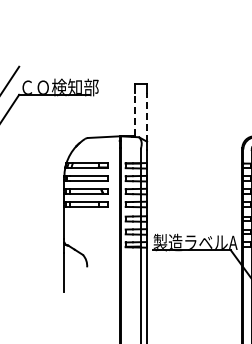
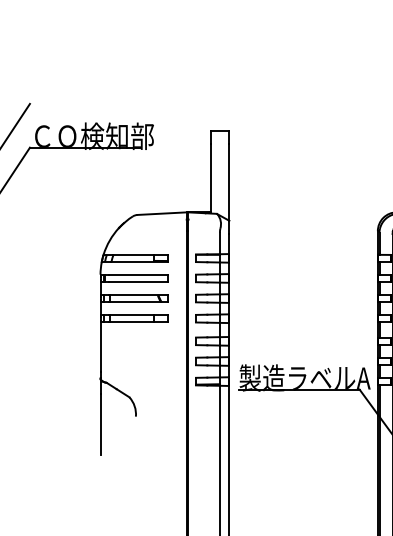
line: (134, 114) -> (209, 178), dashed -> solid
line: (147, 116) -> (230, 181), dashed -> solid

